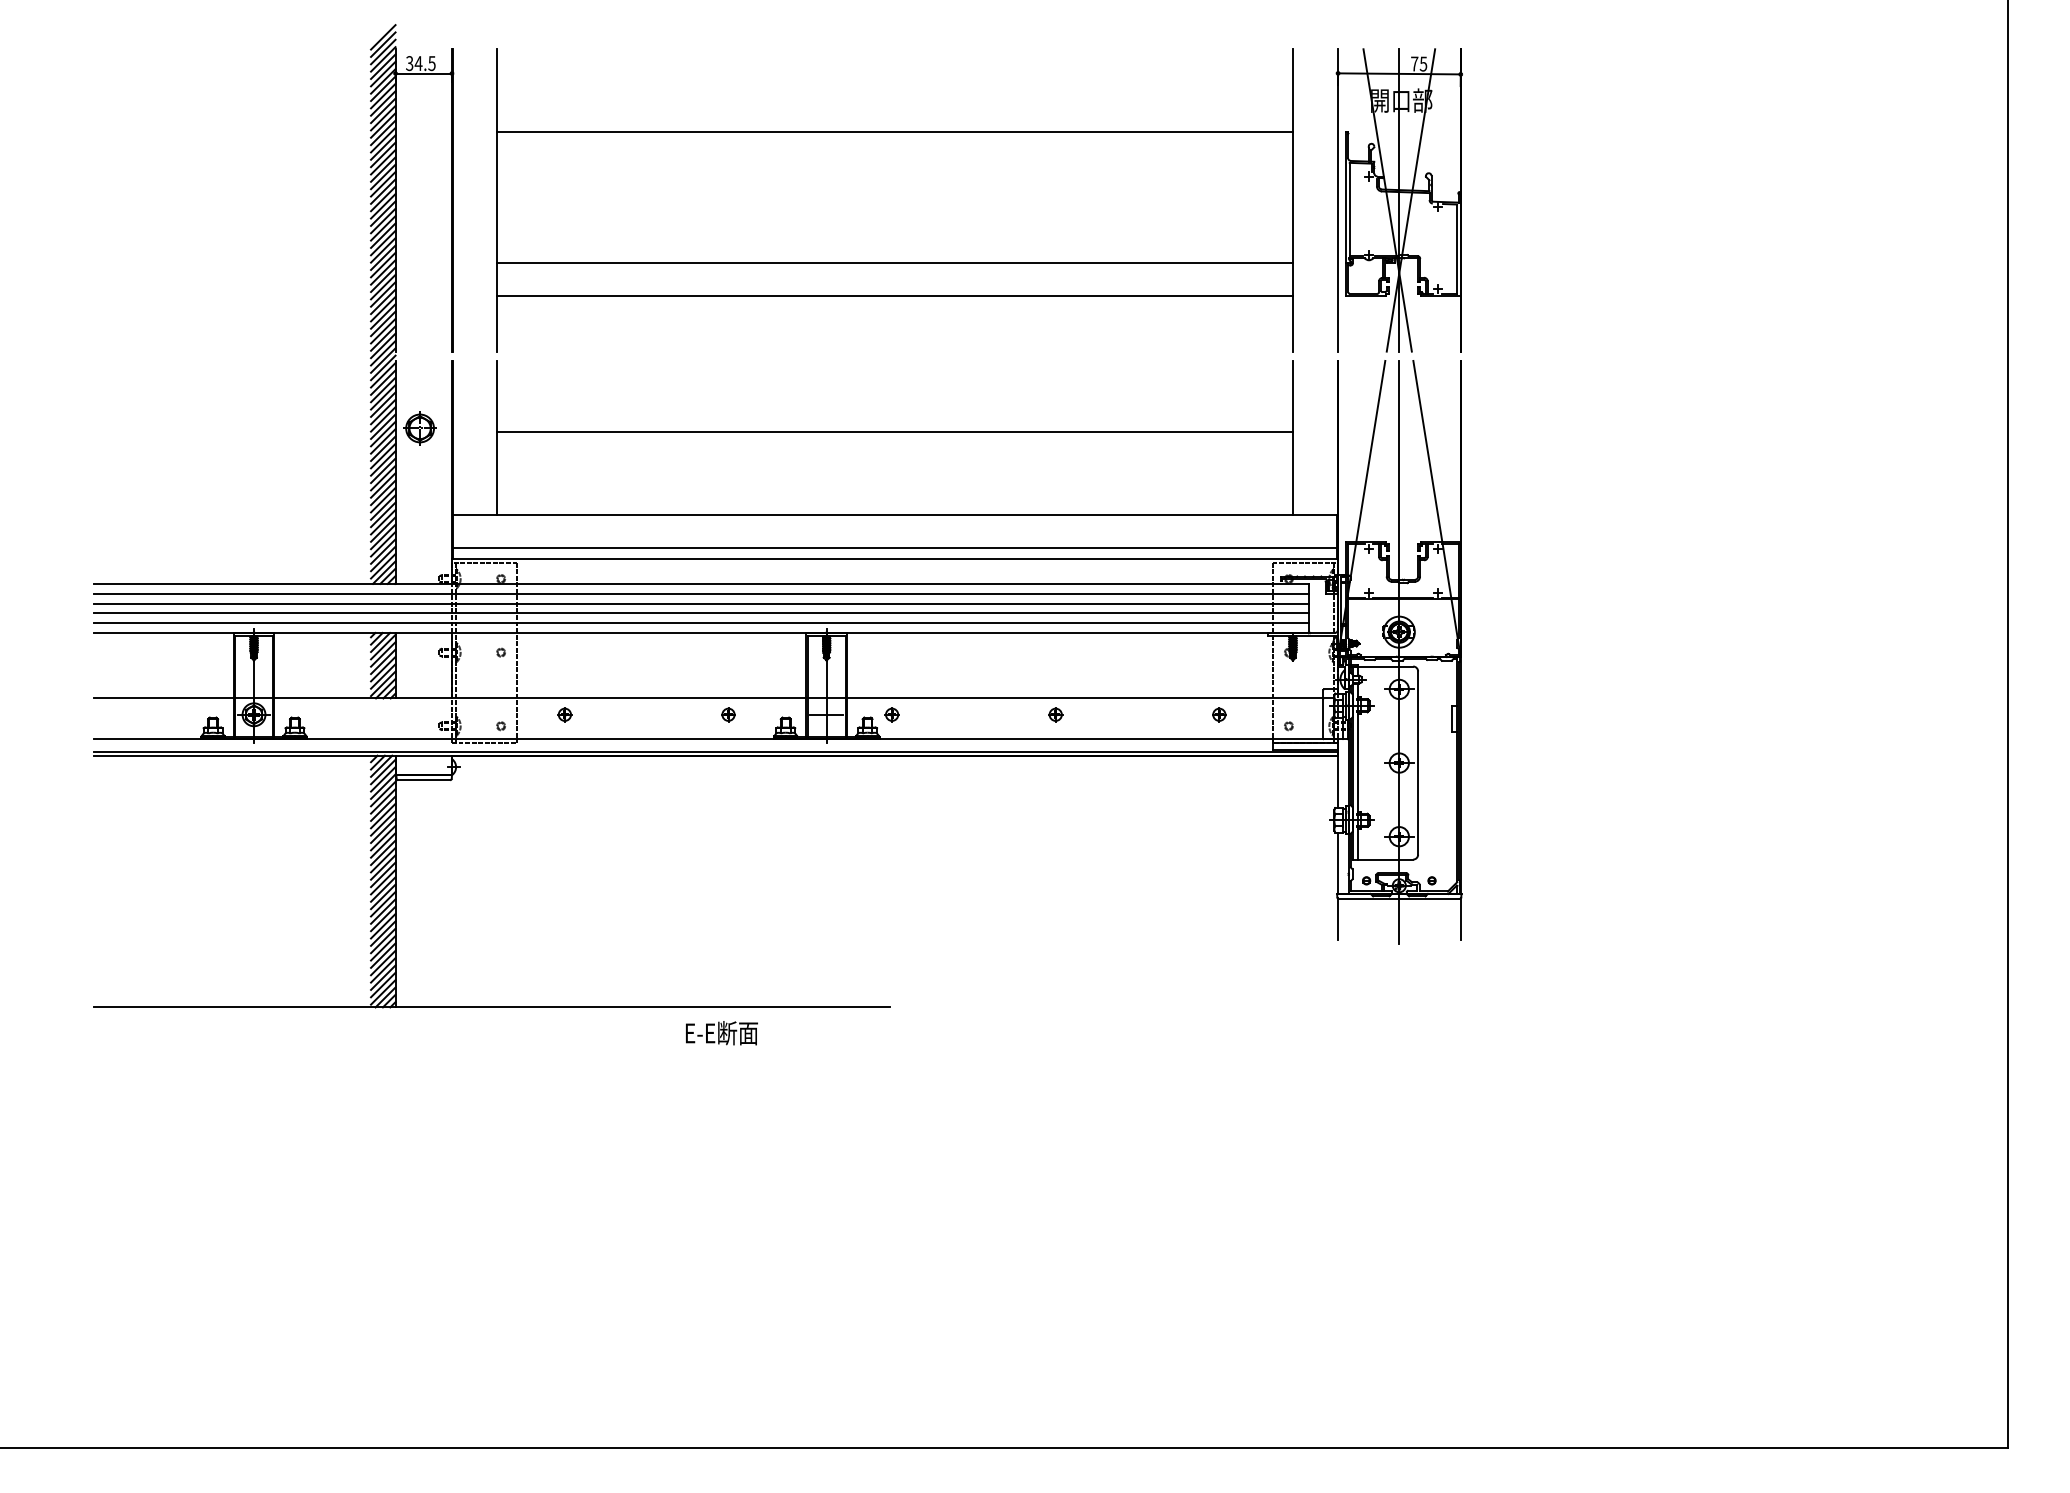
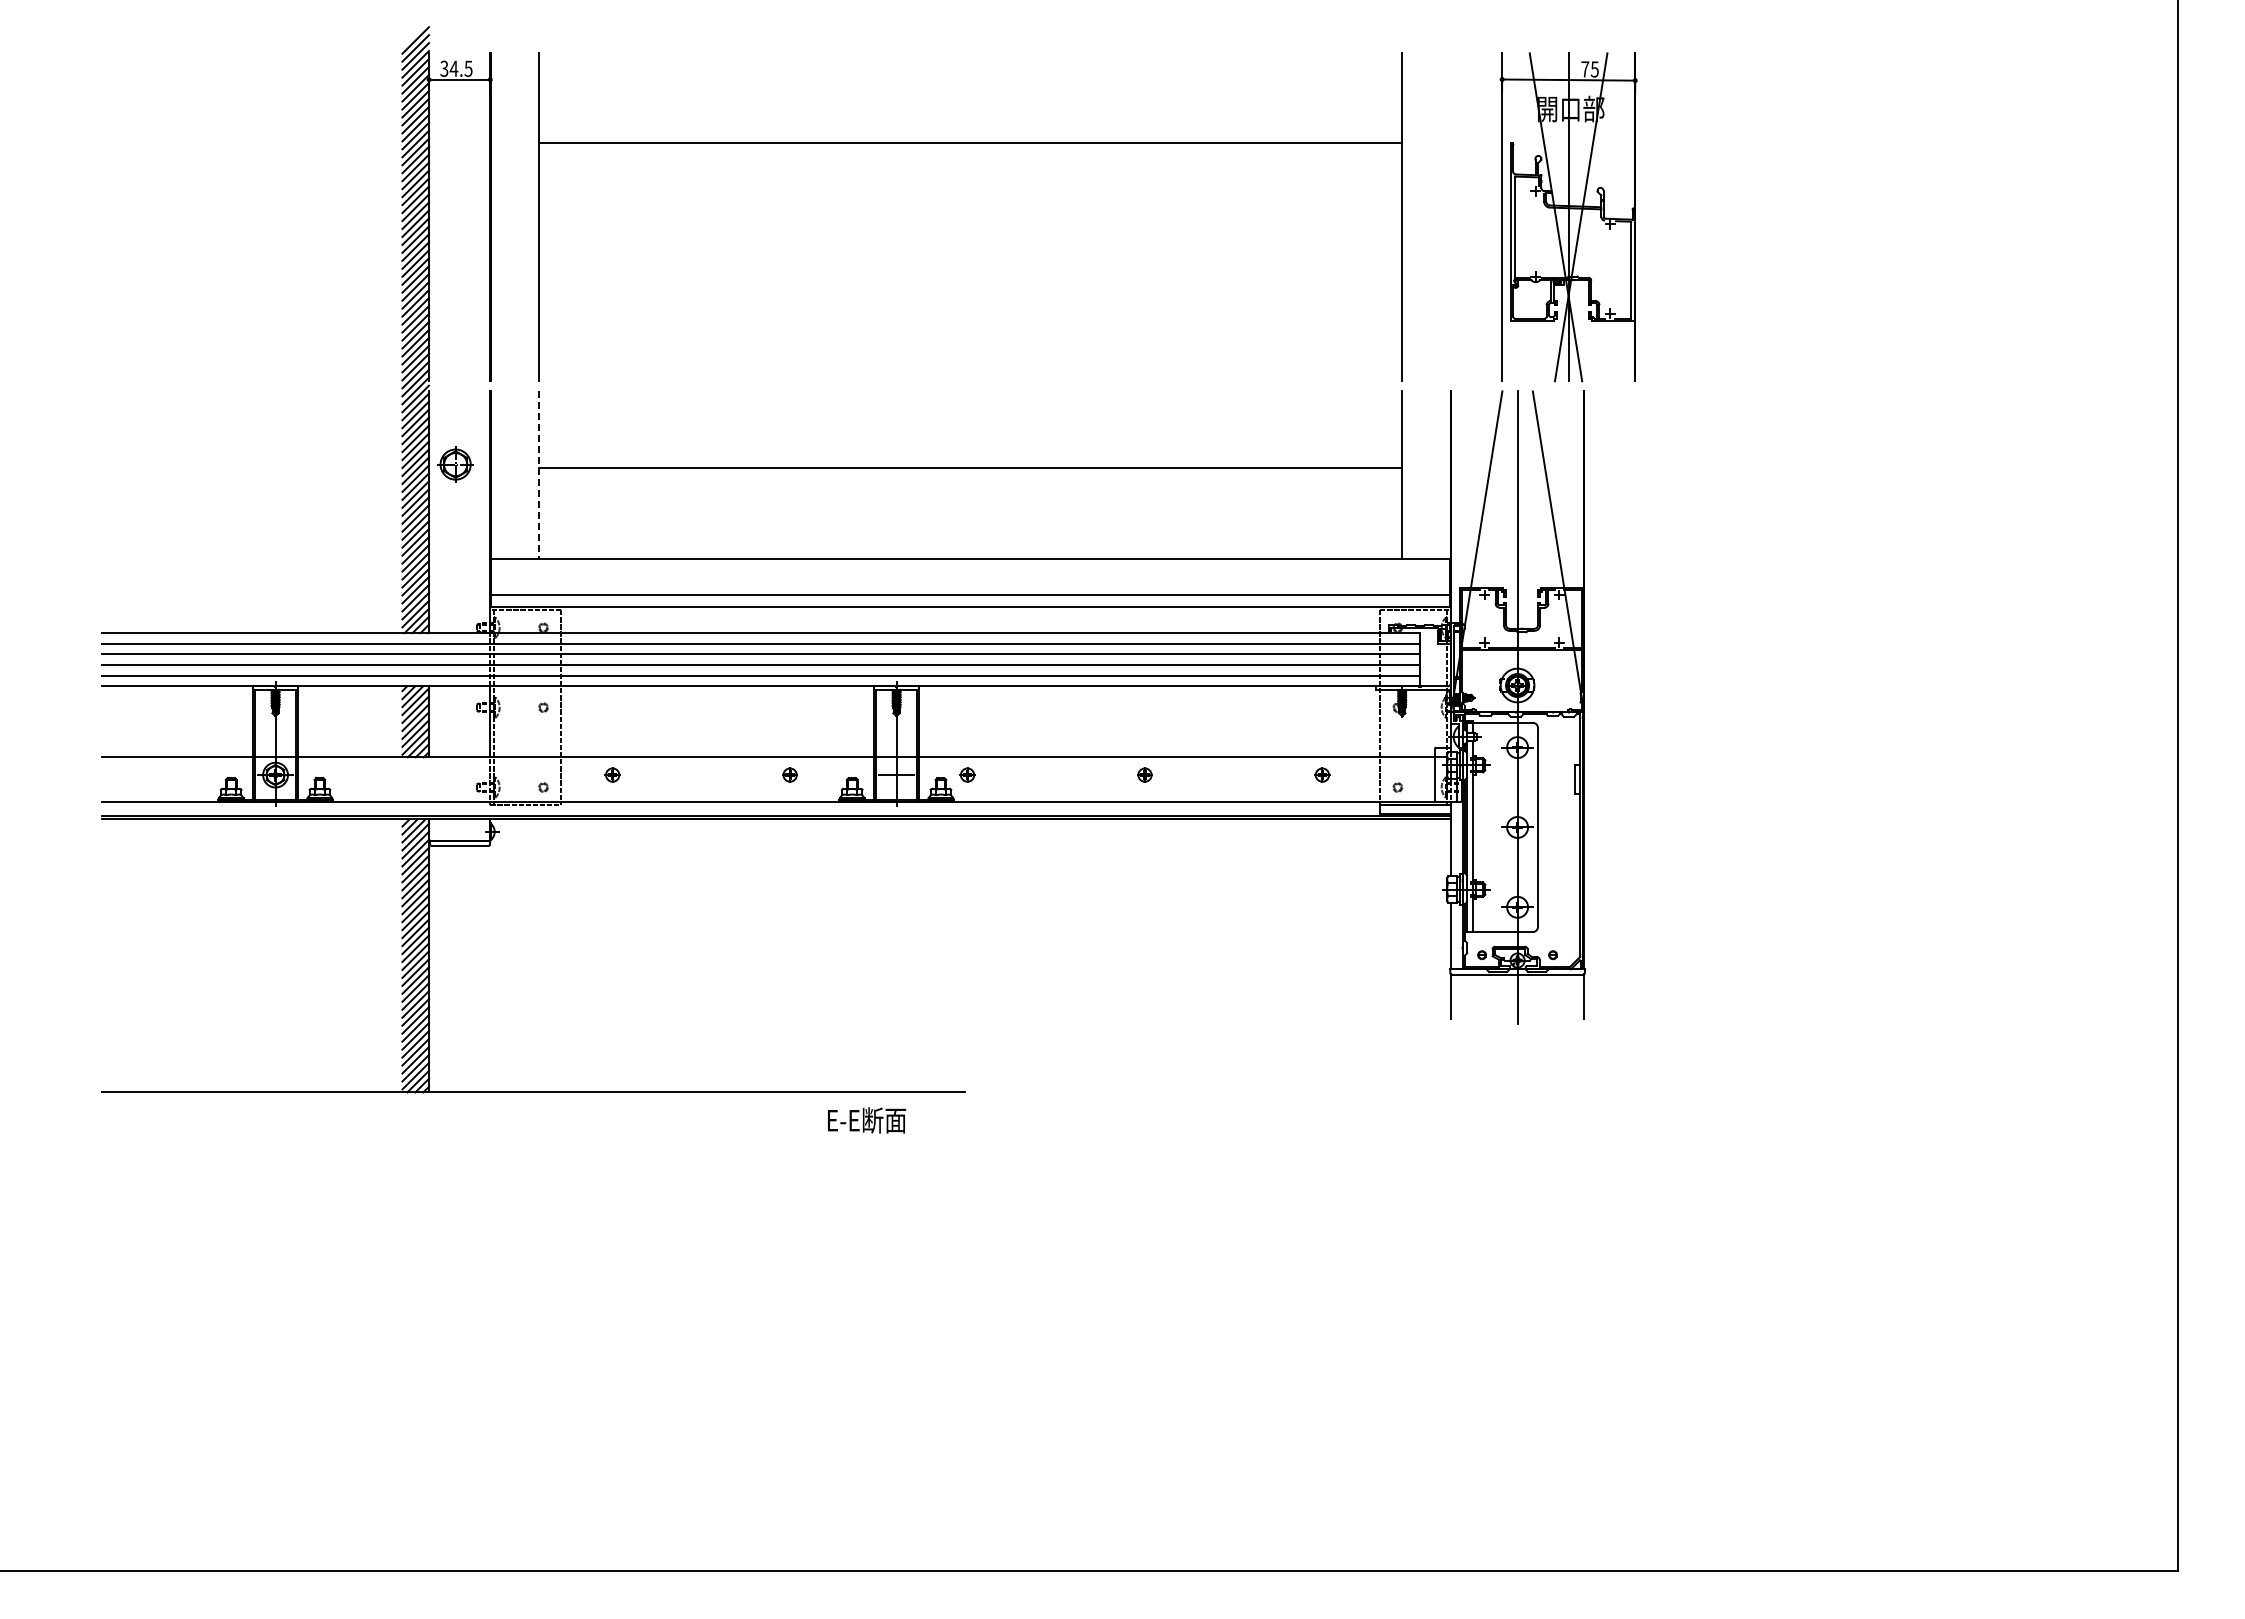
part: (1399, 200) -> (1568, 217), moved
line: (894, 263) -> (970, 285), removed
line: (894, 295) -> (970, 320), removed
line: (497, 438) -> (539, 475), solid -> dashed
text: (722, 1033) -> (867, 1120), moved

